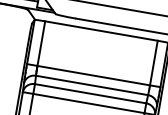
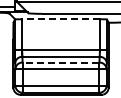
line: (102, 31) -> (61, 19), solid -> dashed
line: (89, 93) -> (60, 62), solid -> dashed

